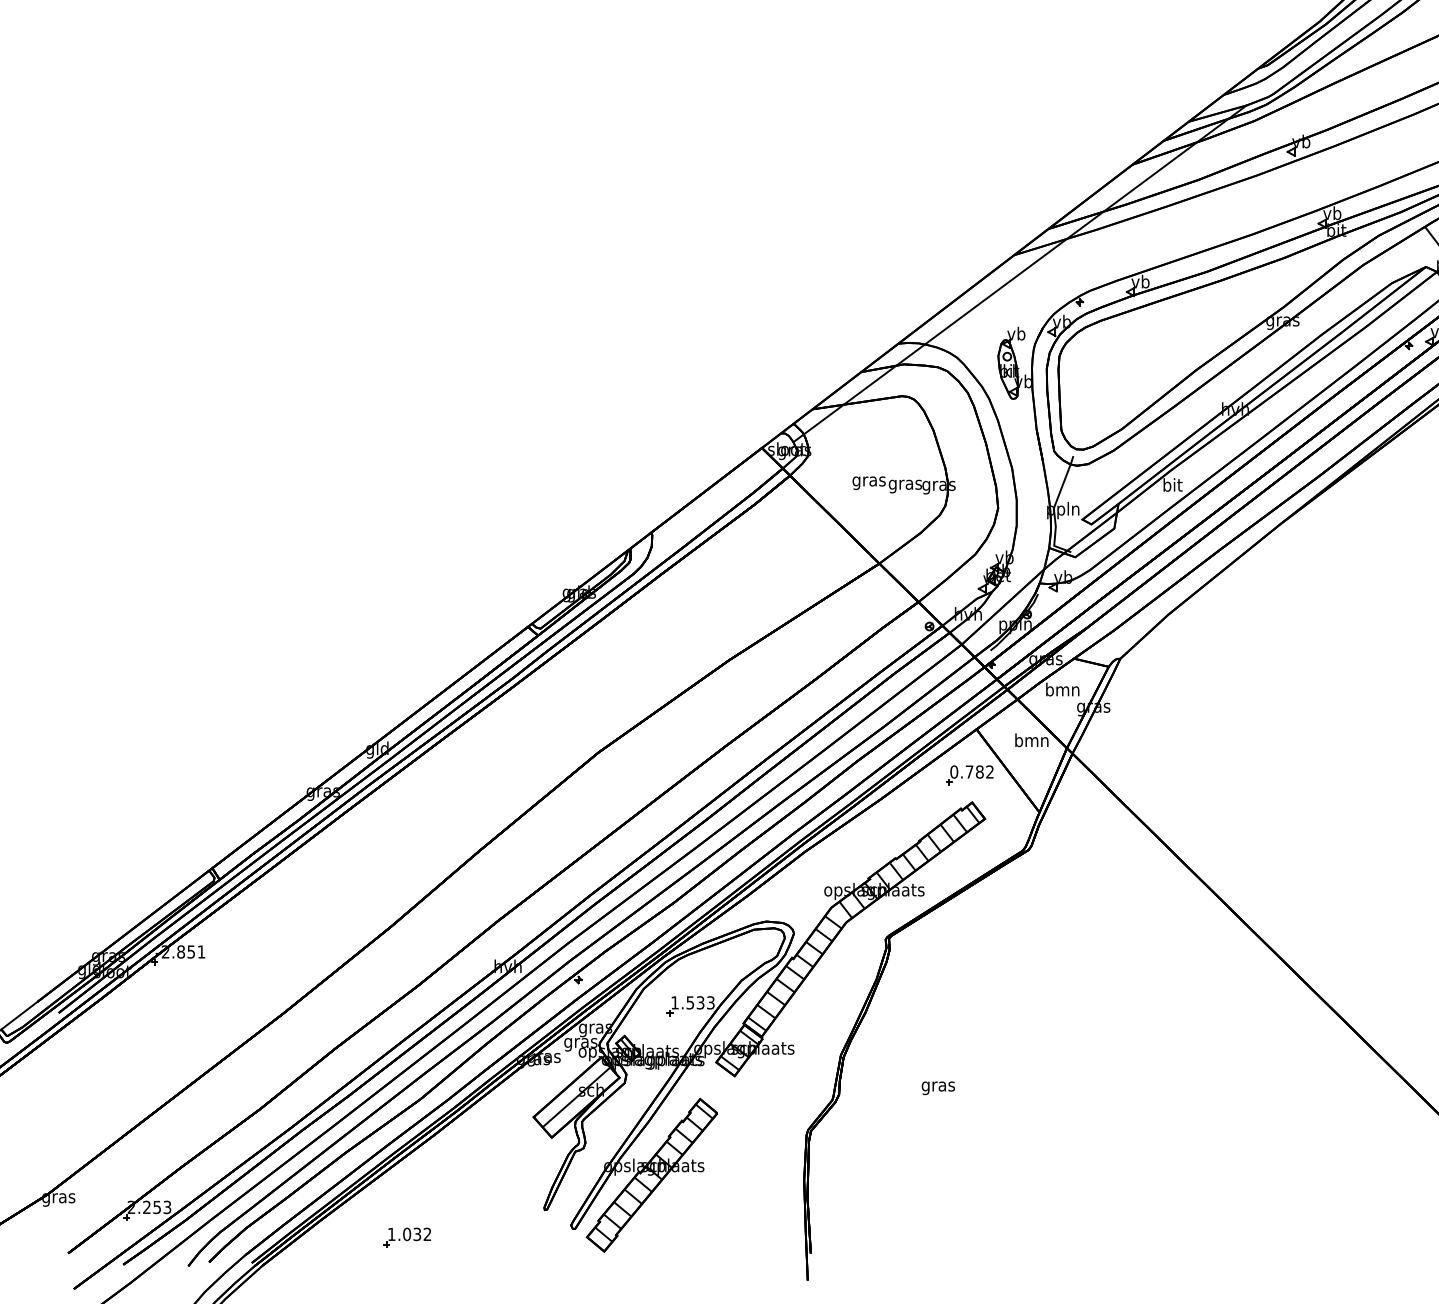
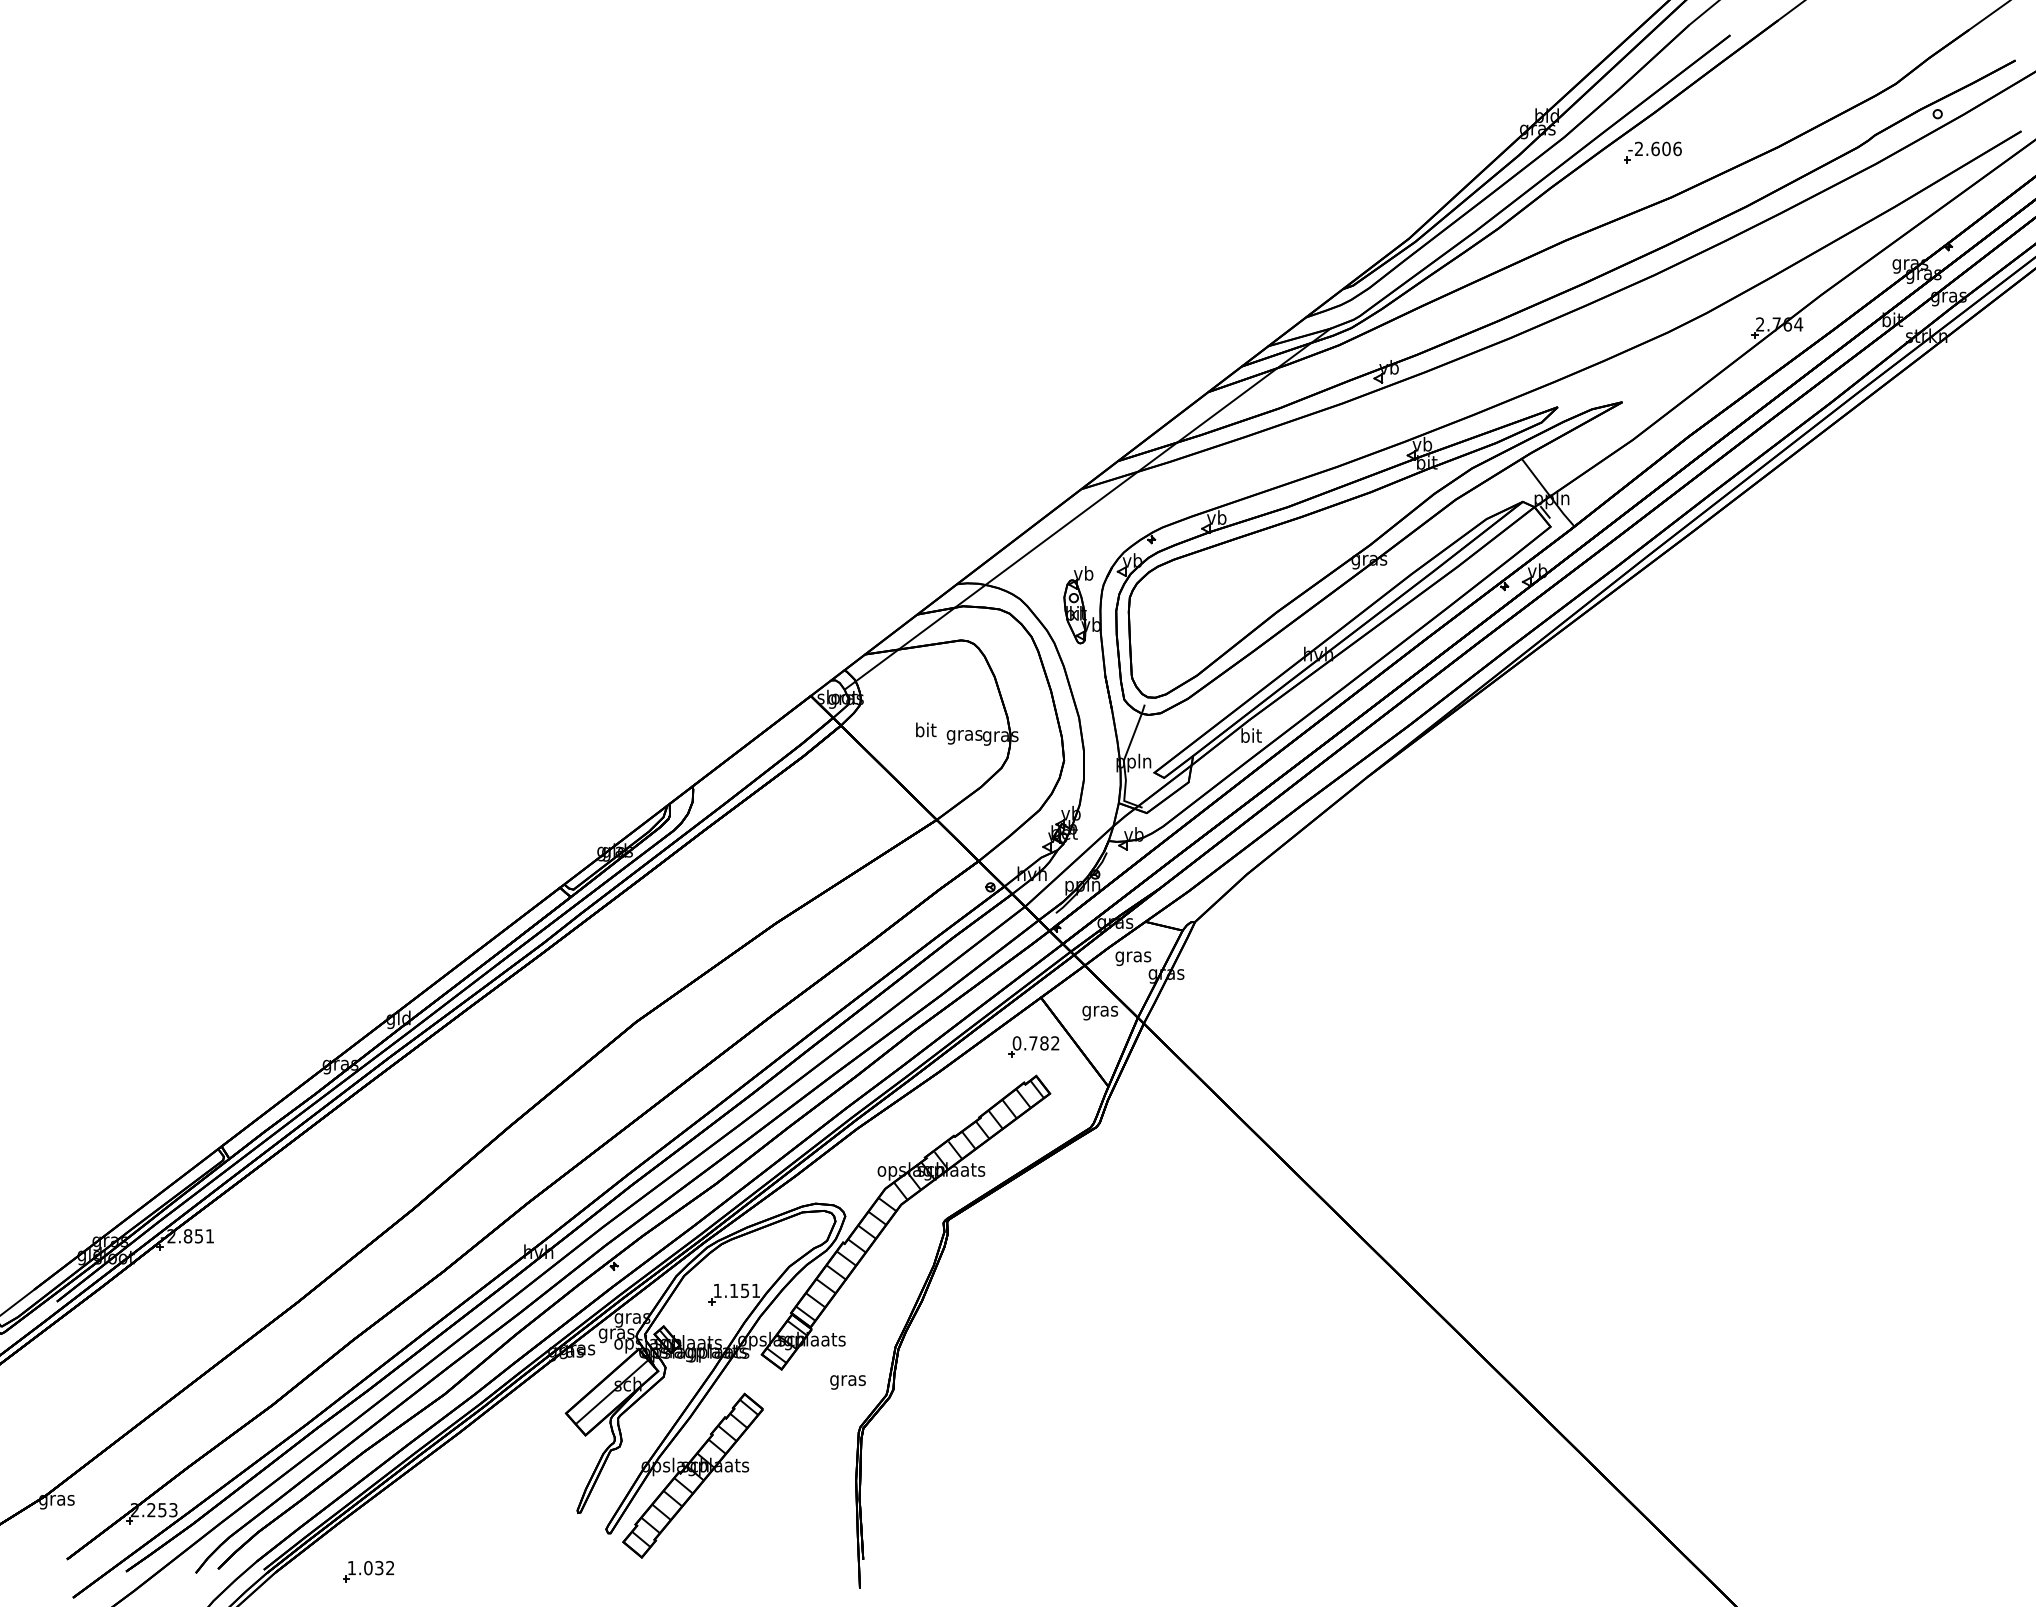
text: (868, 481) -> (925, 731), gras -> bit
text: (1062, 691) -> (1133, 956), bmn -> gras
text: (1032, 742) -> (1100, 1011), bmn -> gras
text: (700, 1002) -> (745, 1290), 1.533 -> 1.151
text: (937, 1088) -> (847, 1382), moved
part: (407, 1237) -> (368, 1571), moved

